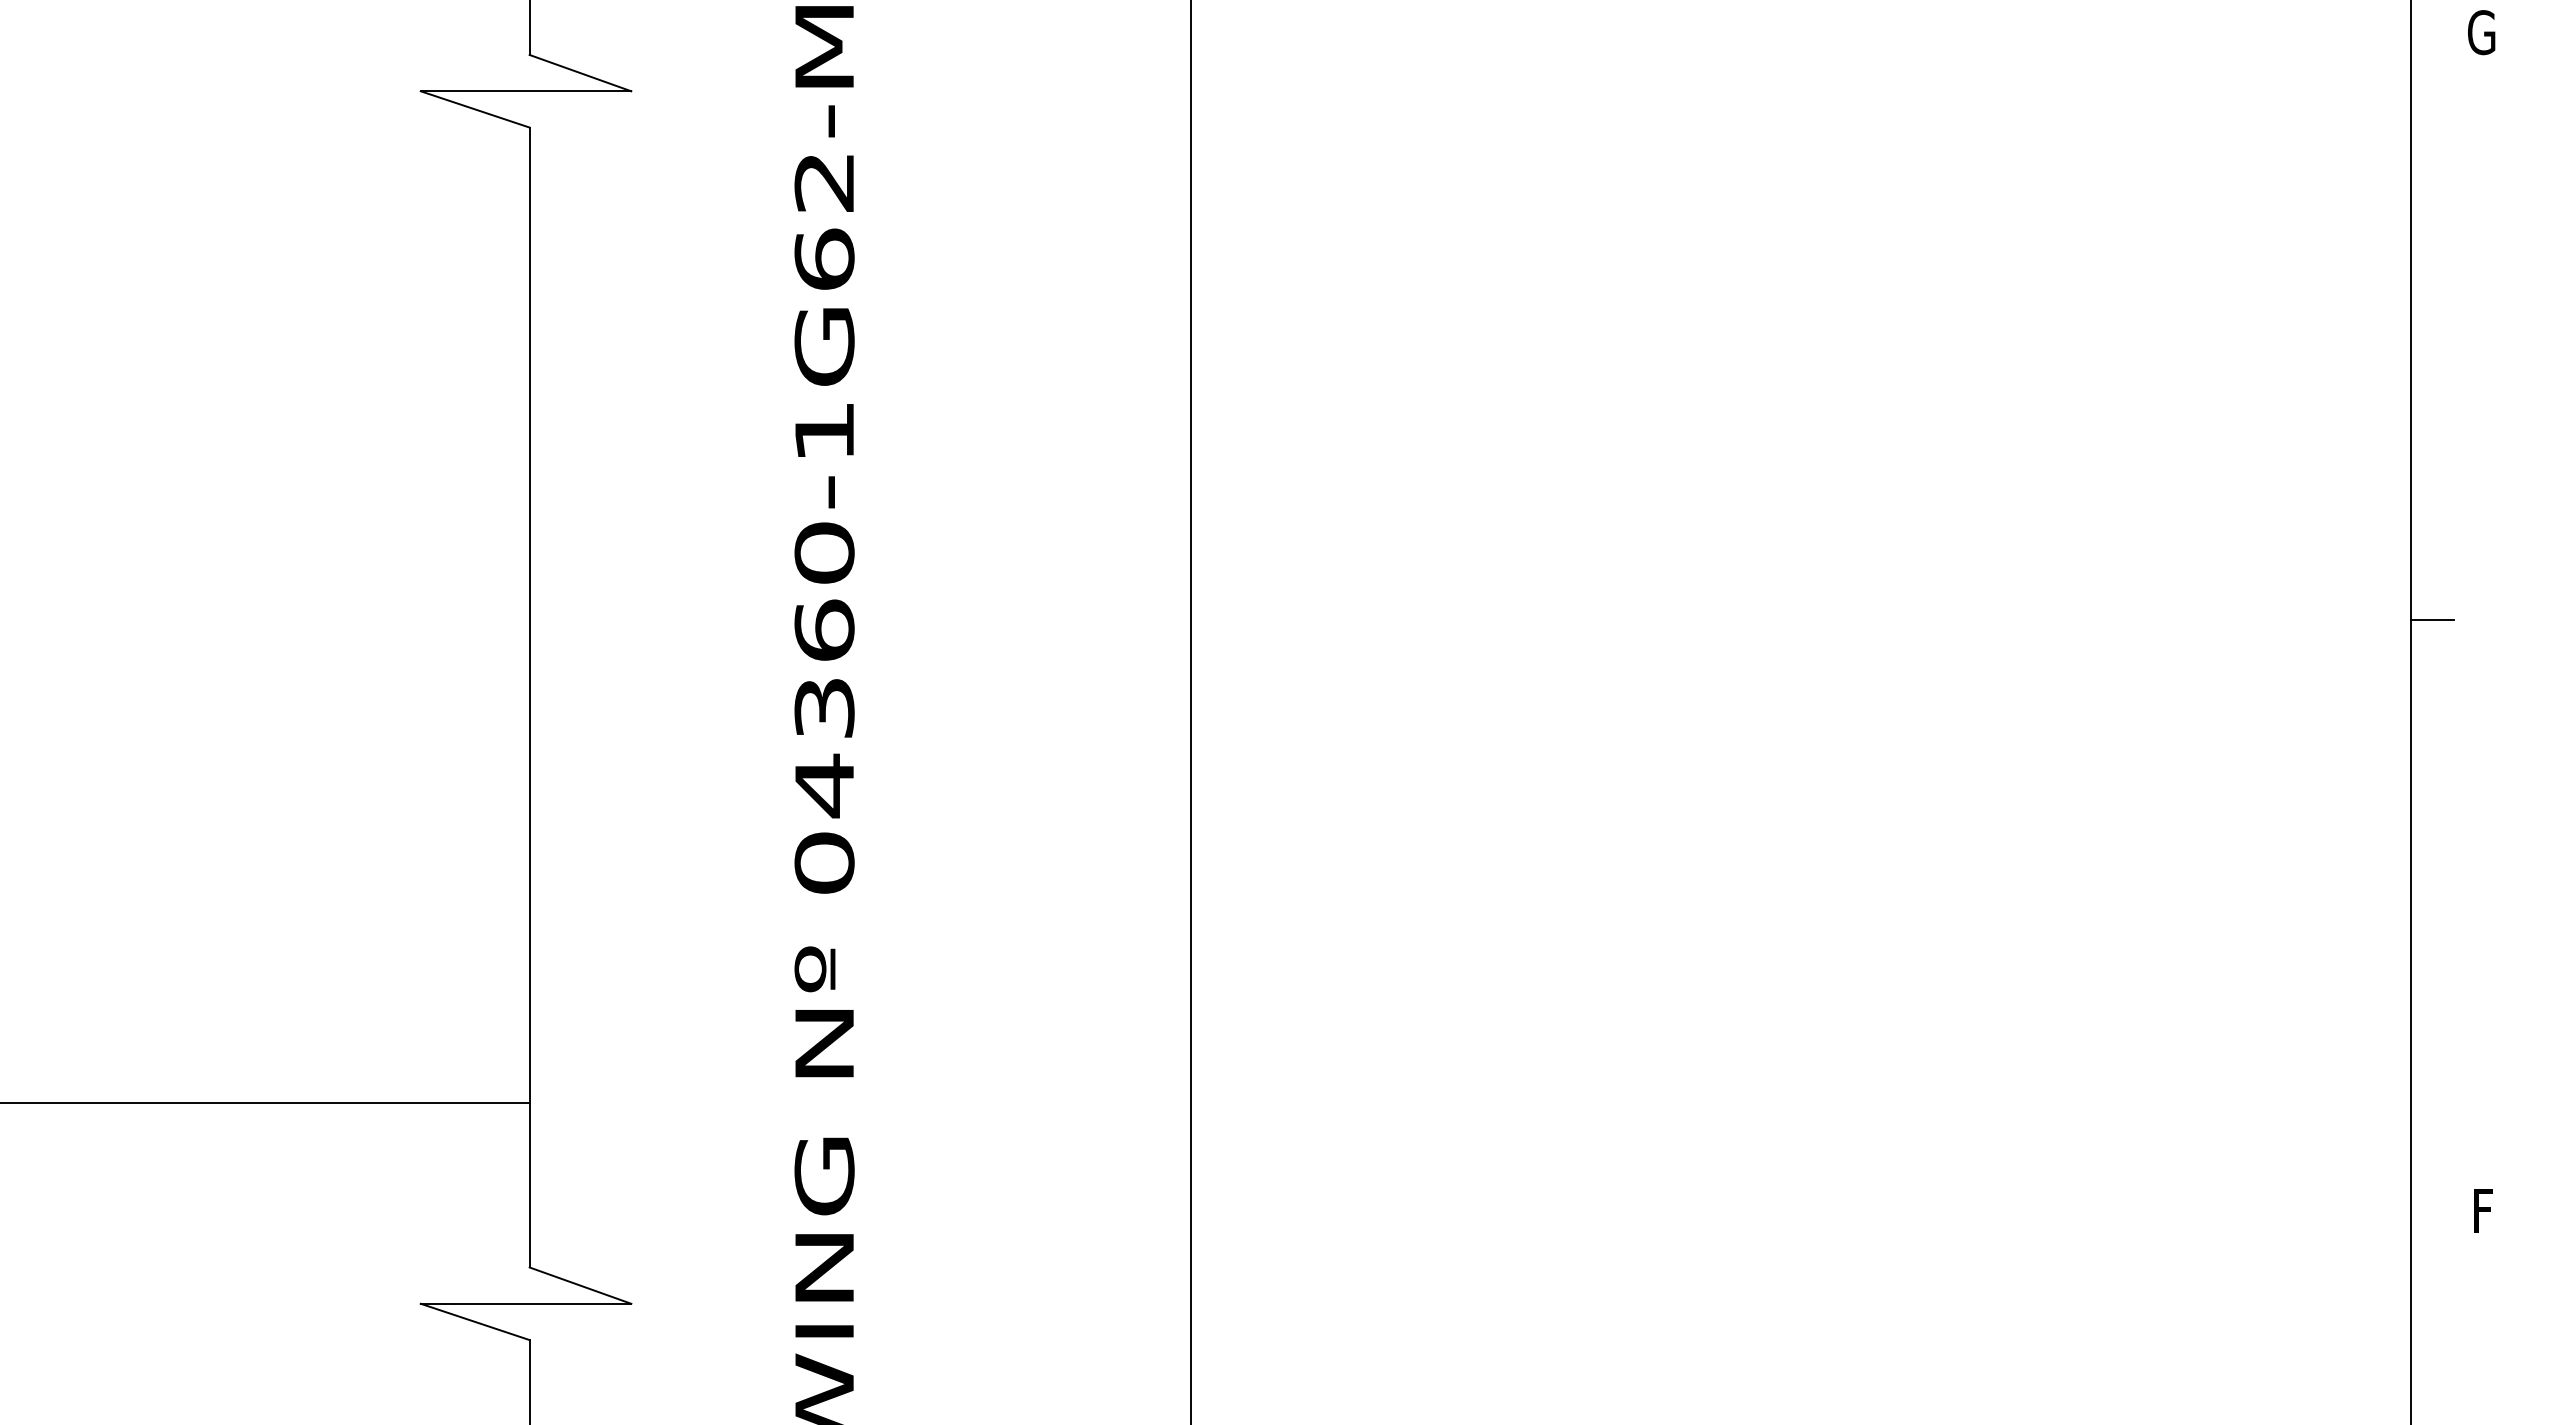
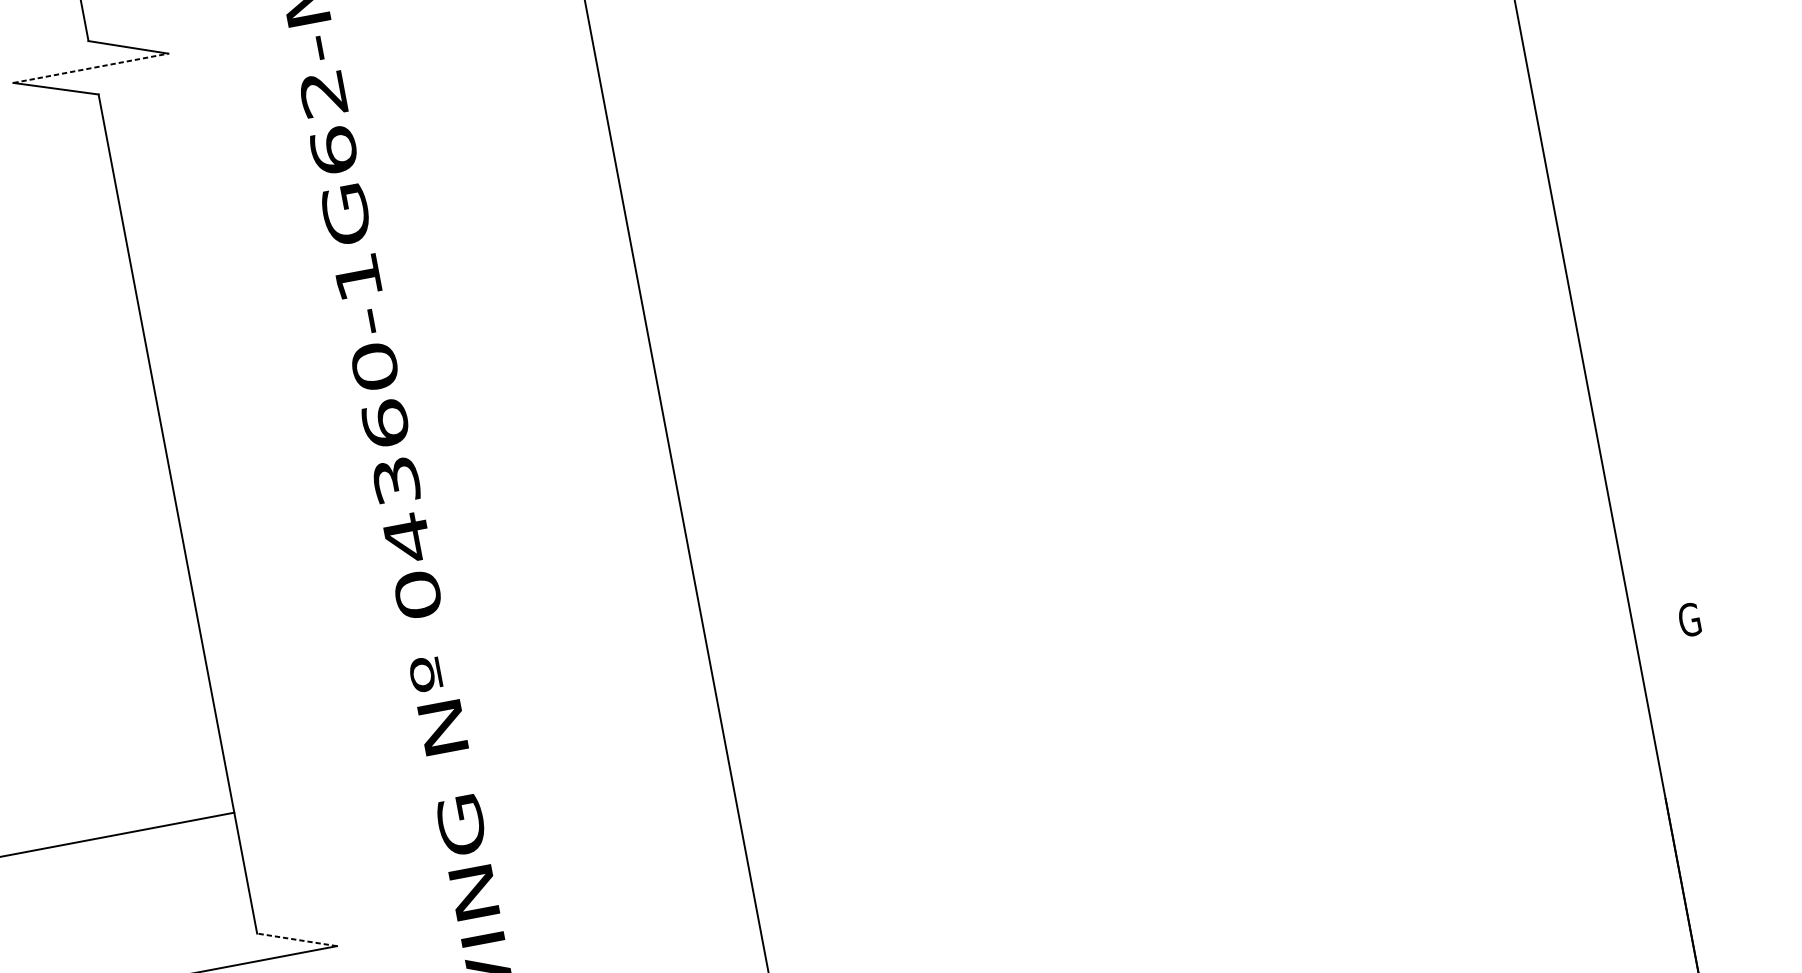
line: (526, 91) -> (91, 68), solid -> dashed
line: (2432, 620) -> (1567, 192), removed
text: (2485, 1210) -> (1688, 619), F -> G
line: (580, 1285) -> (297, 939), solid -> dashed

